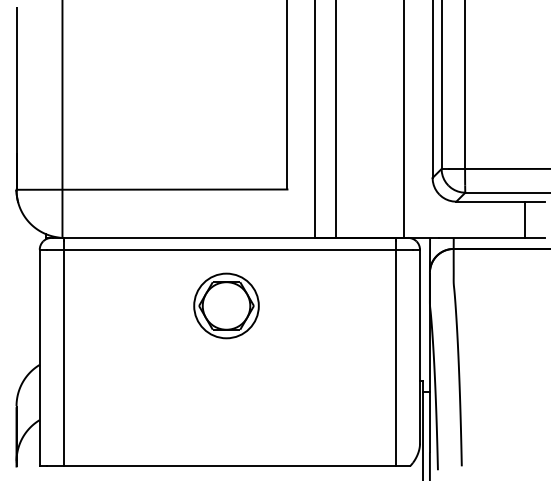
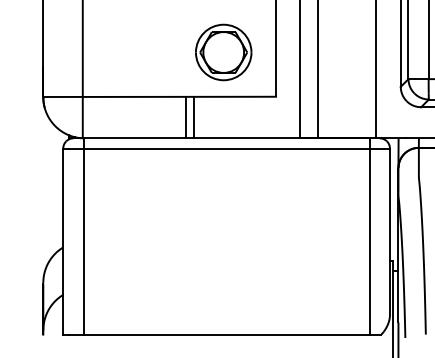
line: (182, 213) -> (185, 117), added
line: (192, 213) -> (194, 117), added
part: (226, 305) -> (223, 52), moved

